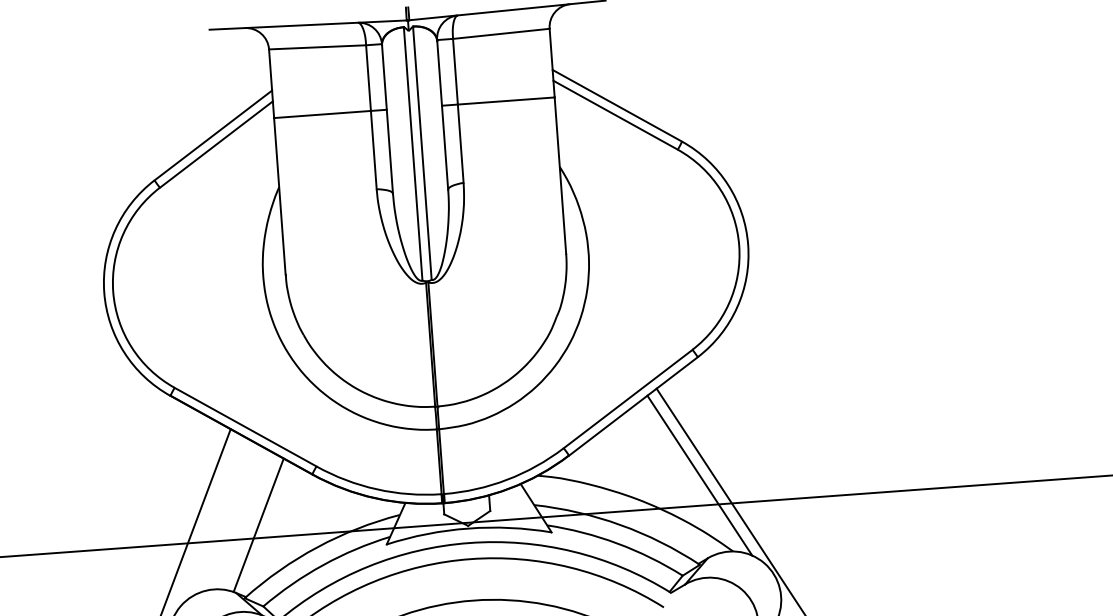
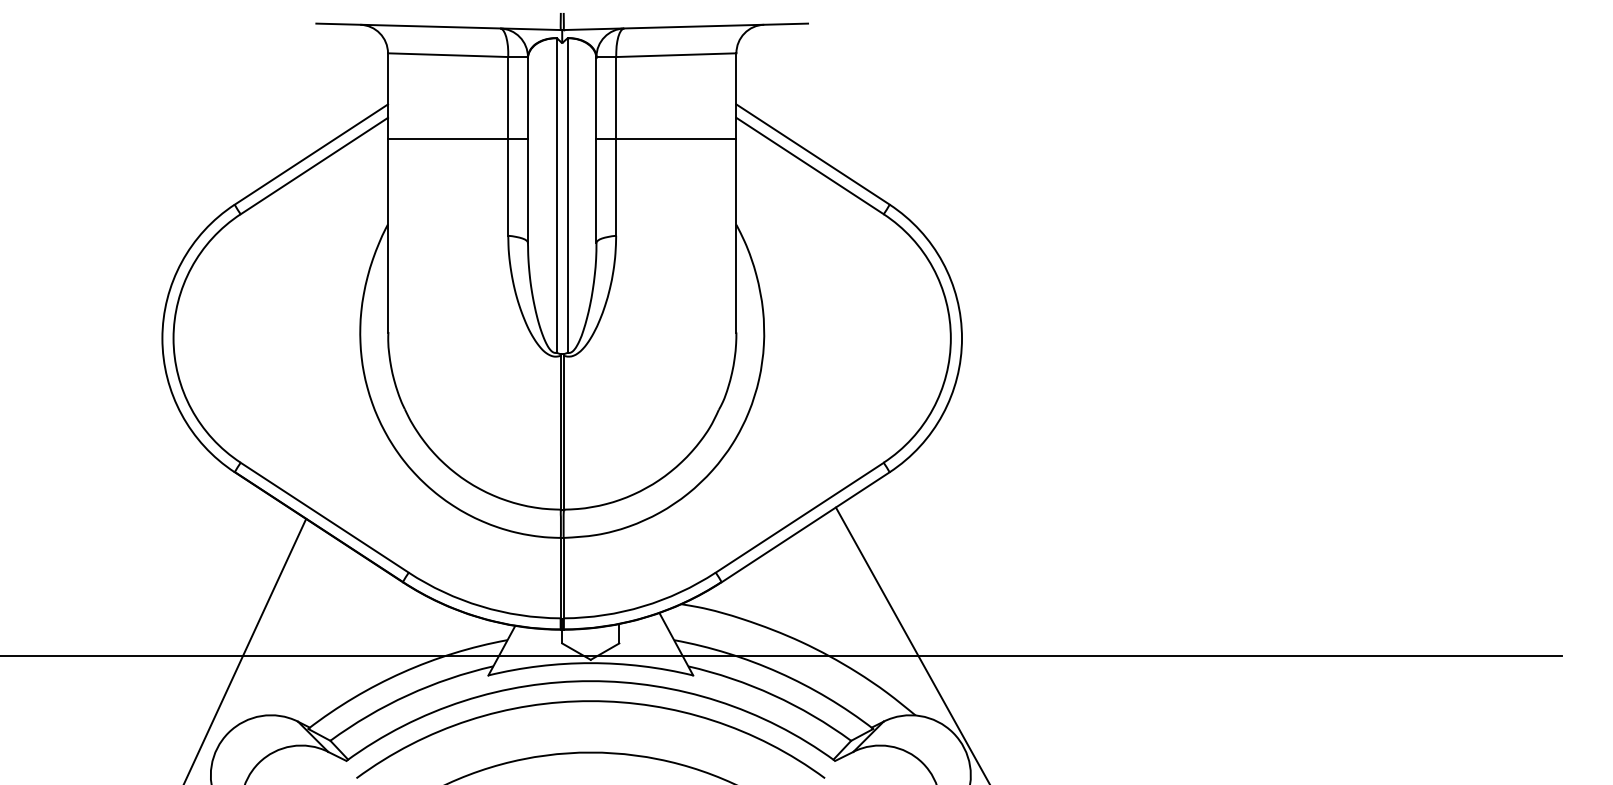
line: (699, 475) -> (881, 618), removed
line: (259, 525) -> (332, 640), removed

